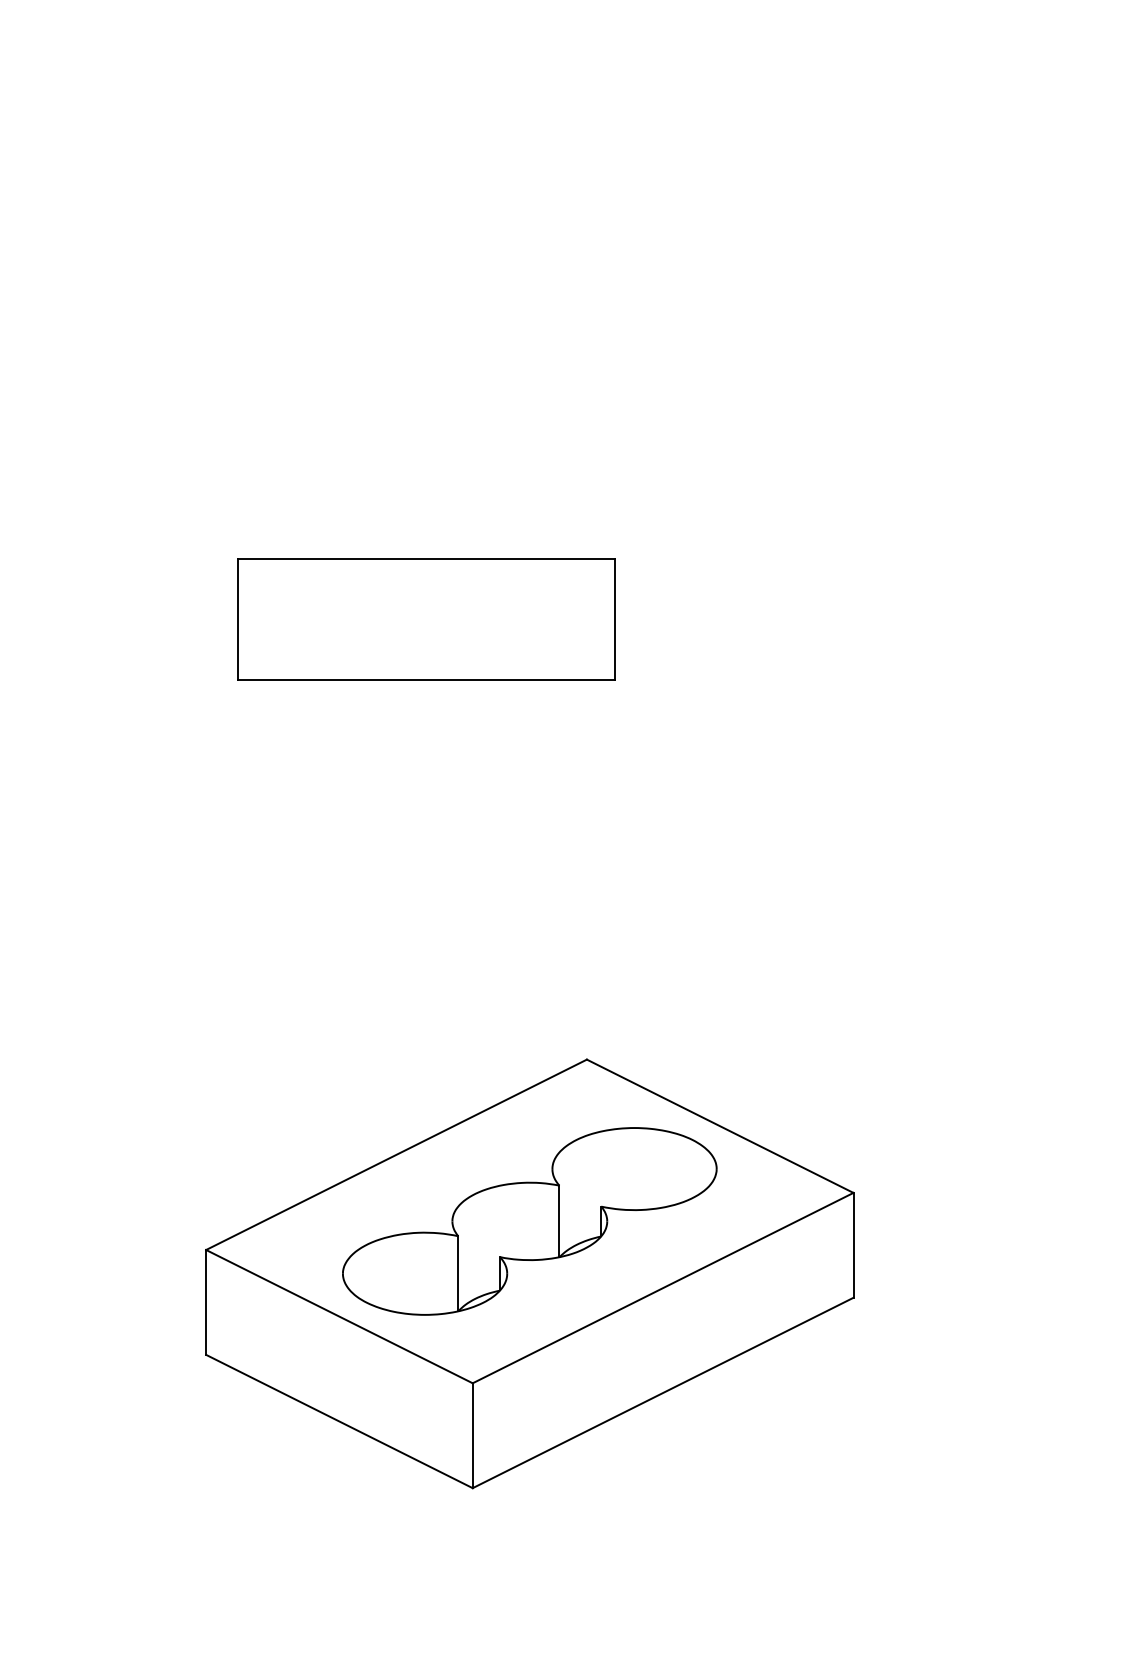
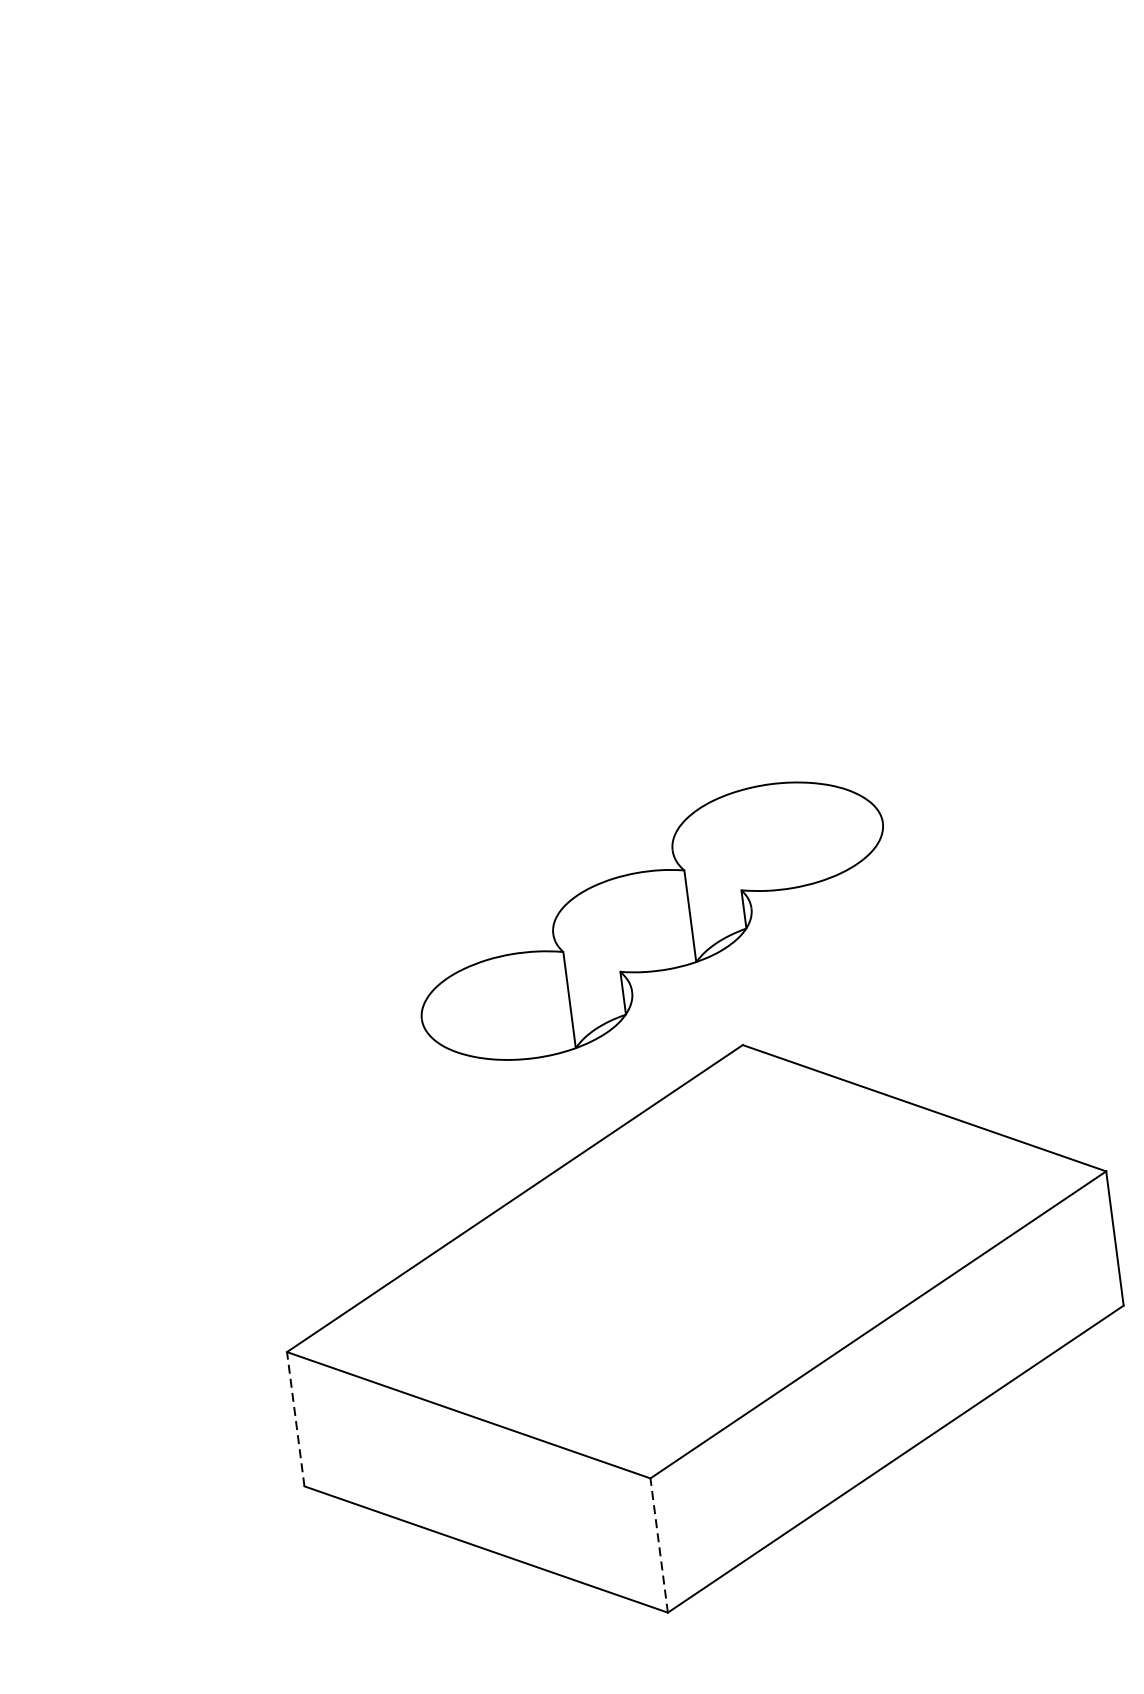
part: (426, 619) -> (464, 508), removed
part: (529, 1221) -> (651, 921), moved
line: (206, 1301) -> (296, 1417), solid -> dashed
line: (472, 1435) -> (658, 1545), solid -> dashed

